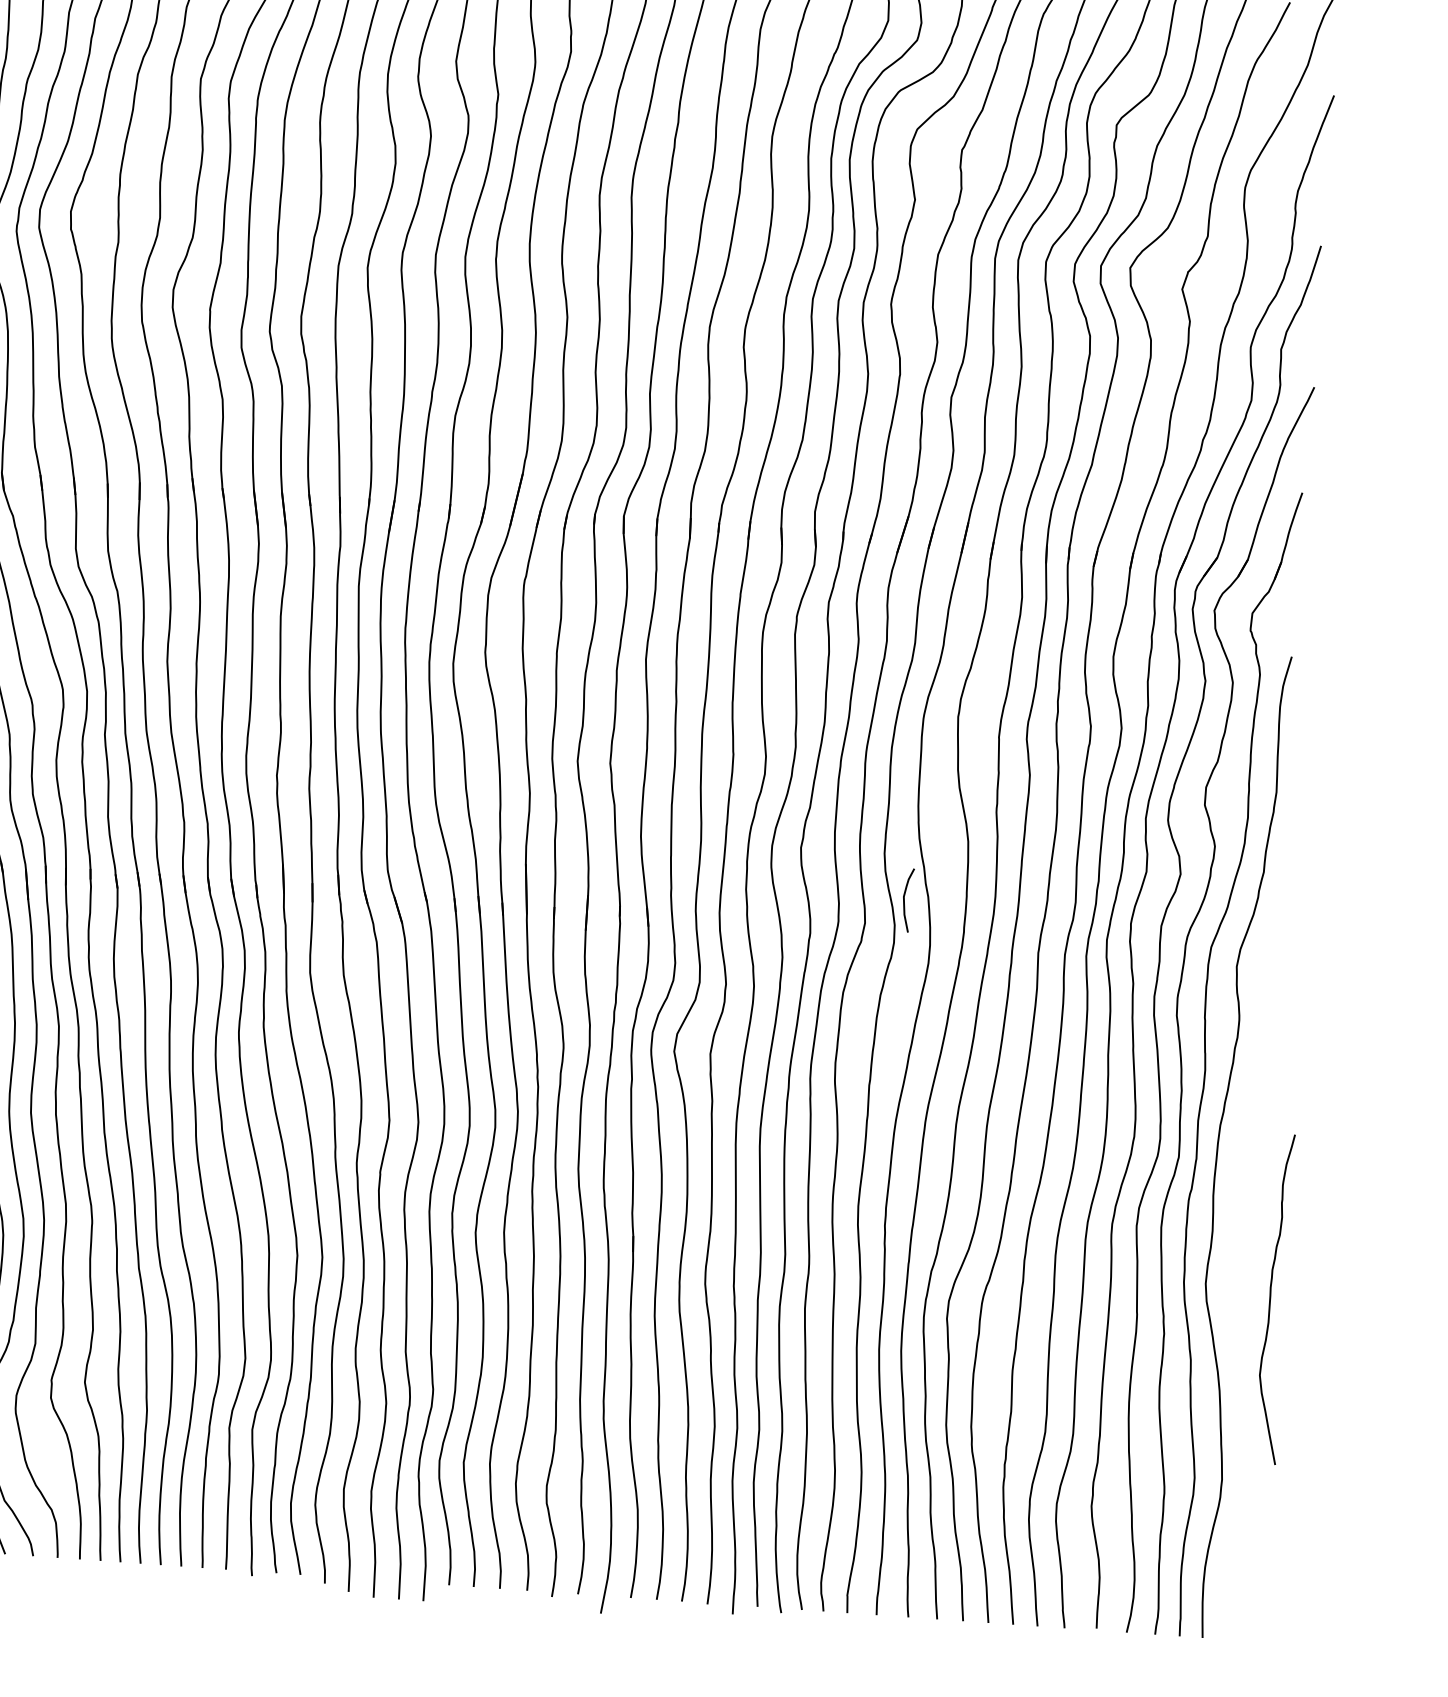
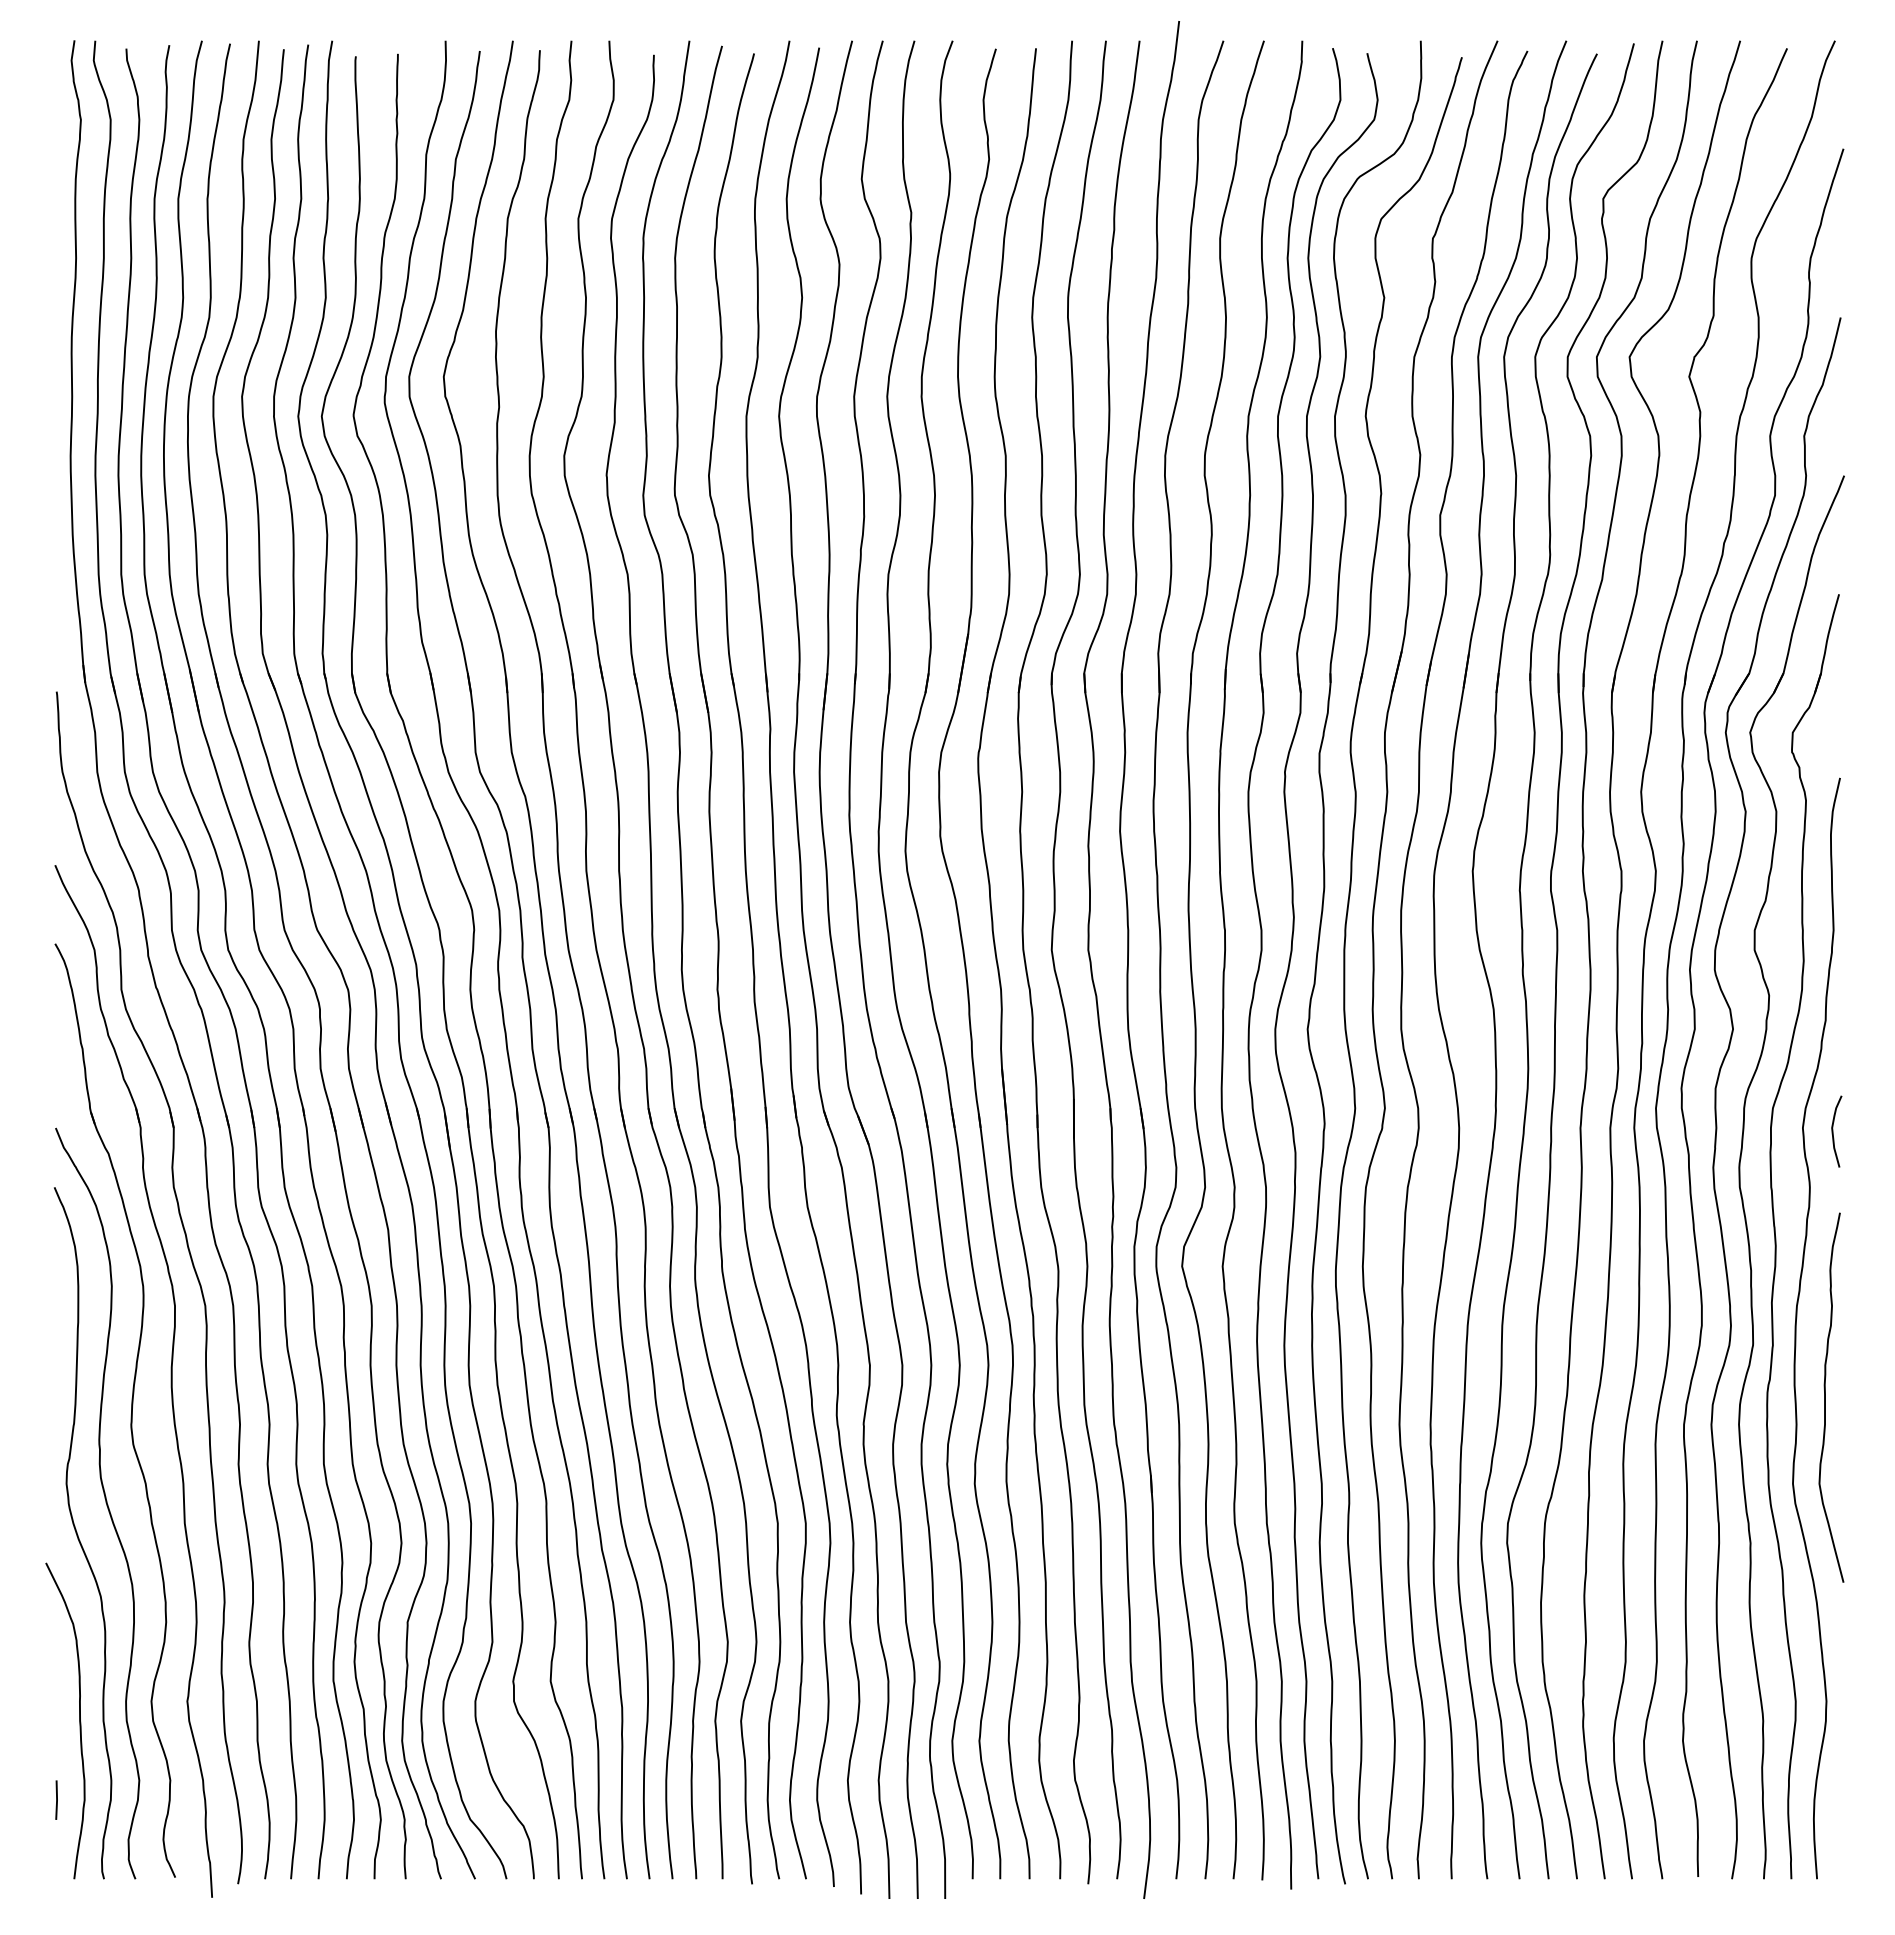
curve: (904, 900) -> (1833, 1131), moved
curve: (1270, 1298) -> (1825, 1397), moved

